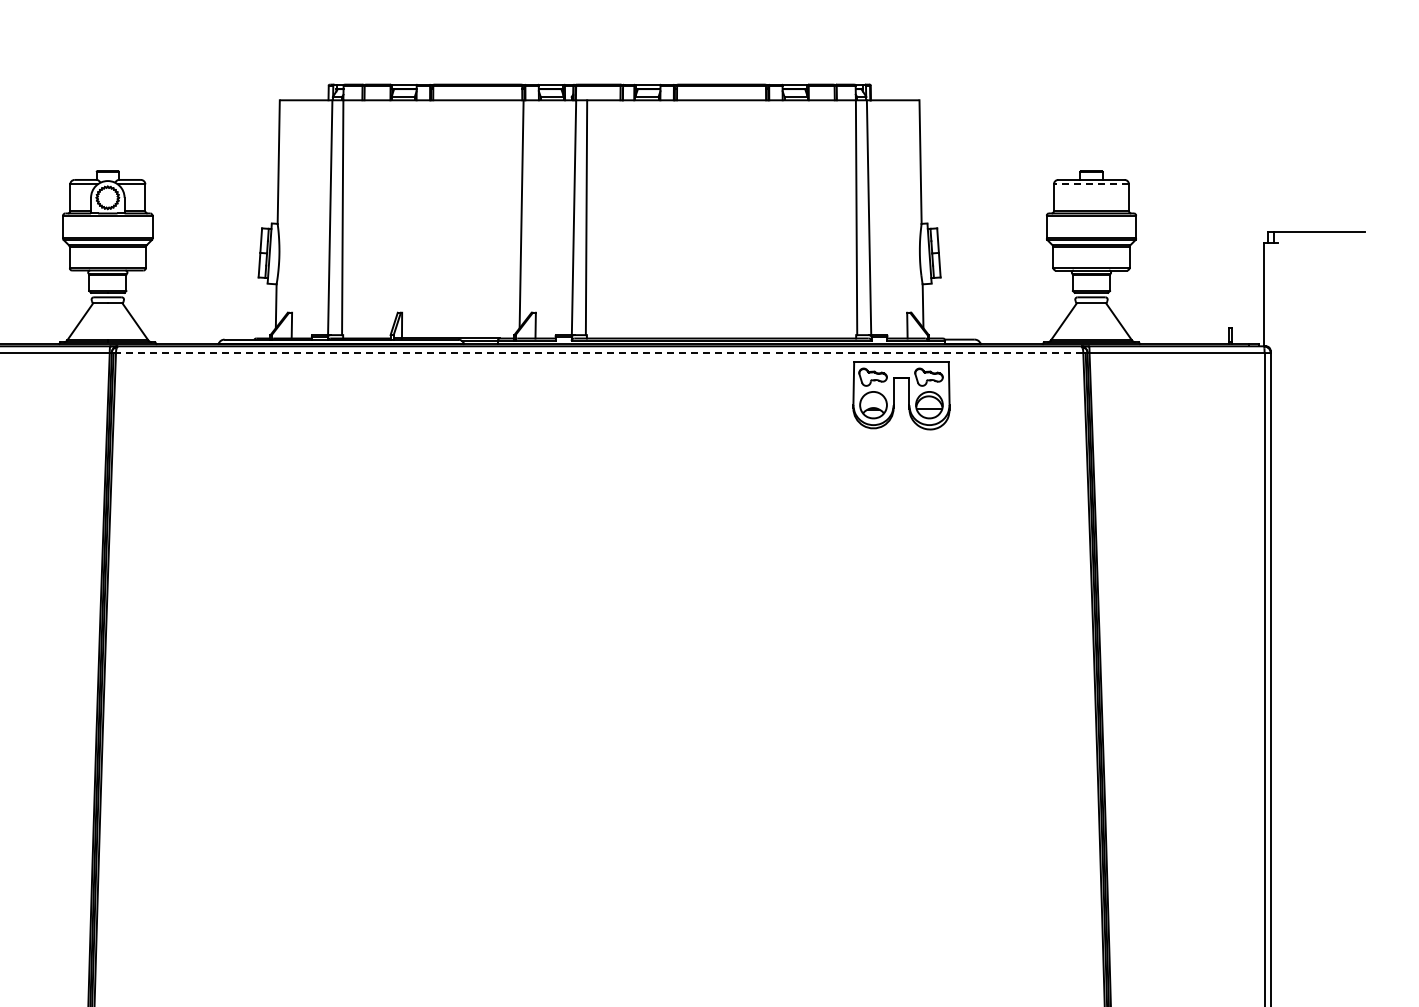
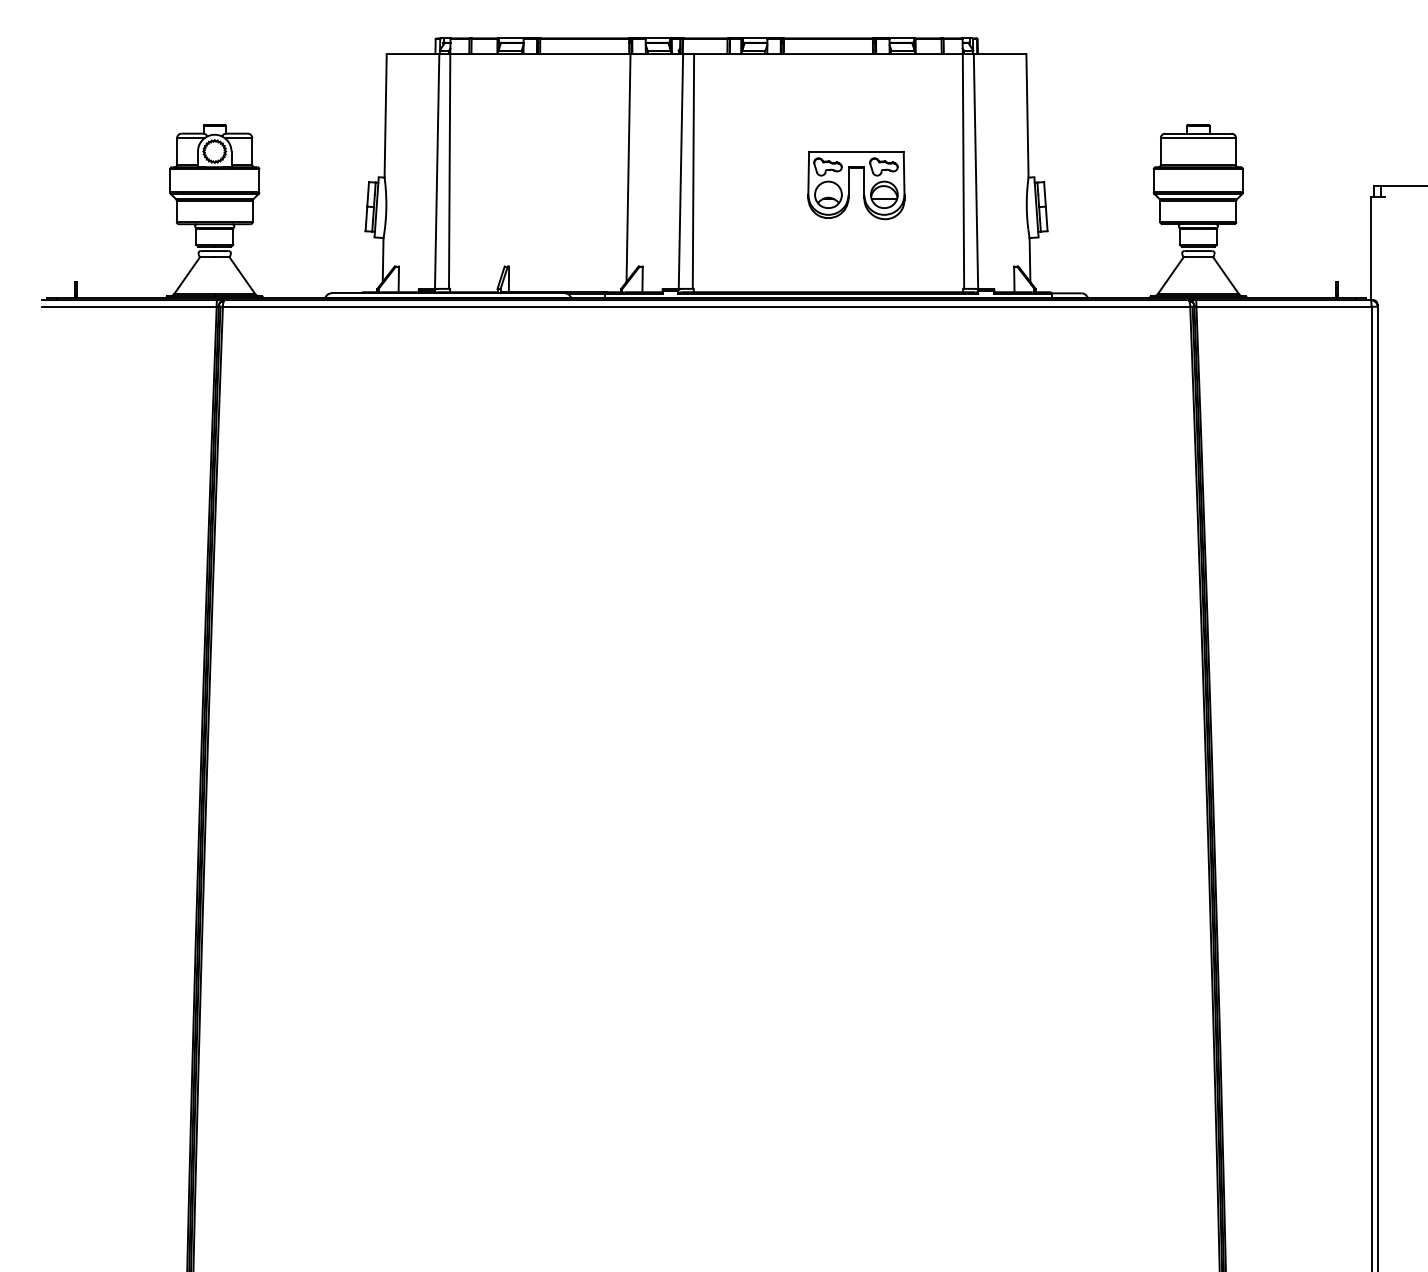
line: (1091, 184) -> (1198, 138), dashed -> solid
line: (599, 352) -> (706, 306), dashed -> solid
part: (894, 395) -> (849, 185), moved

